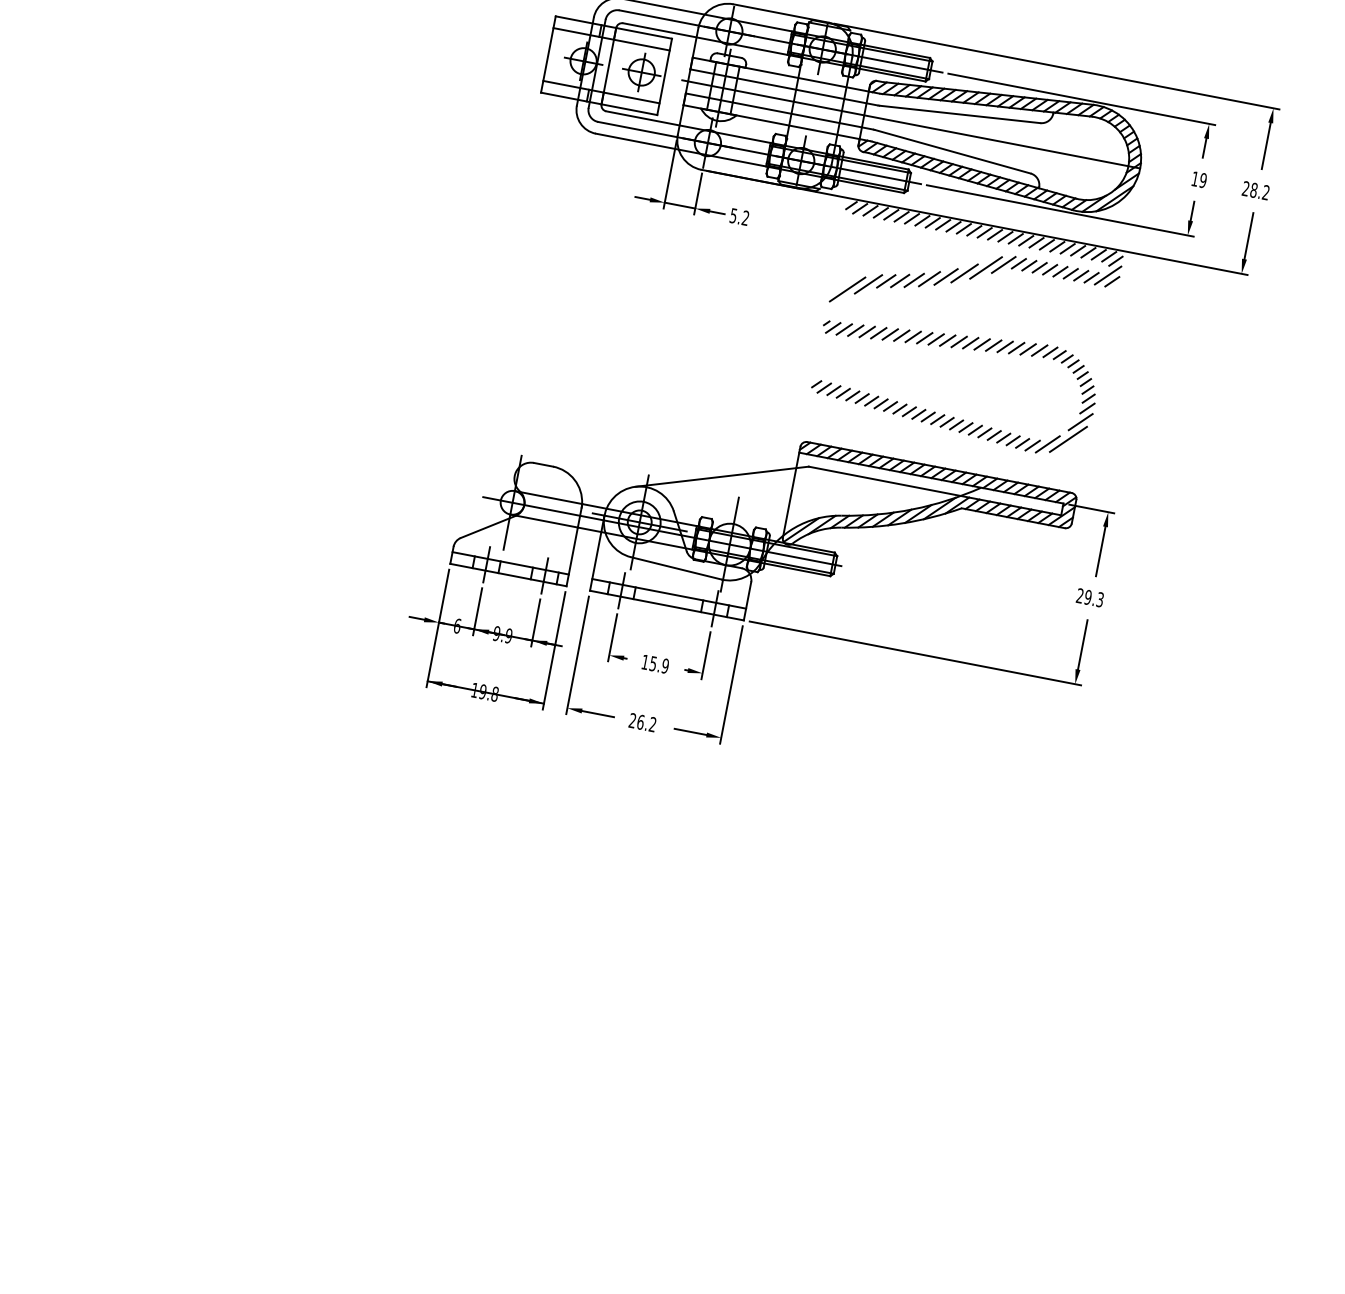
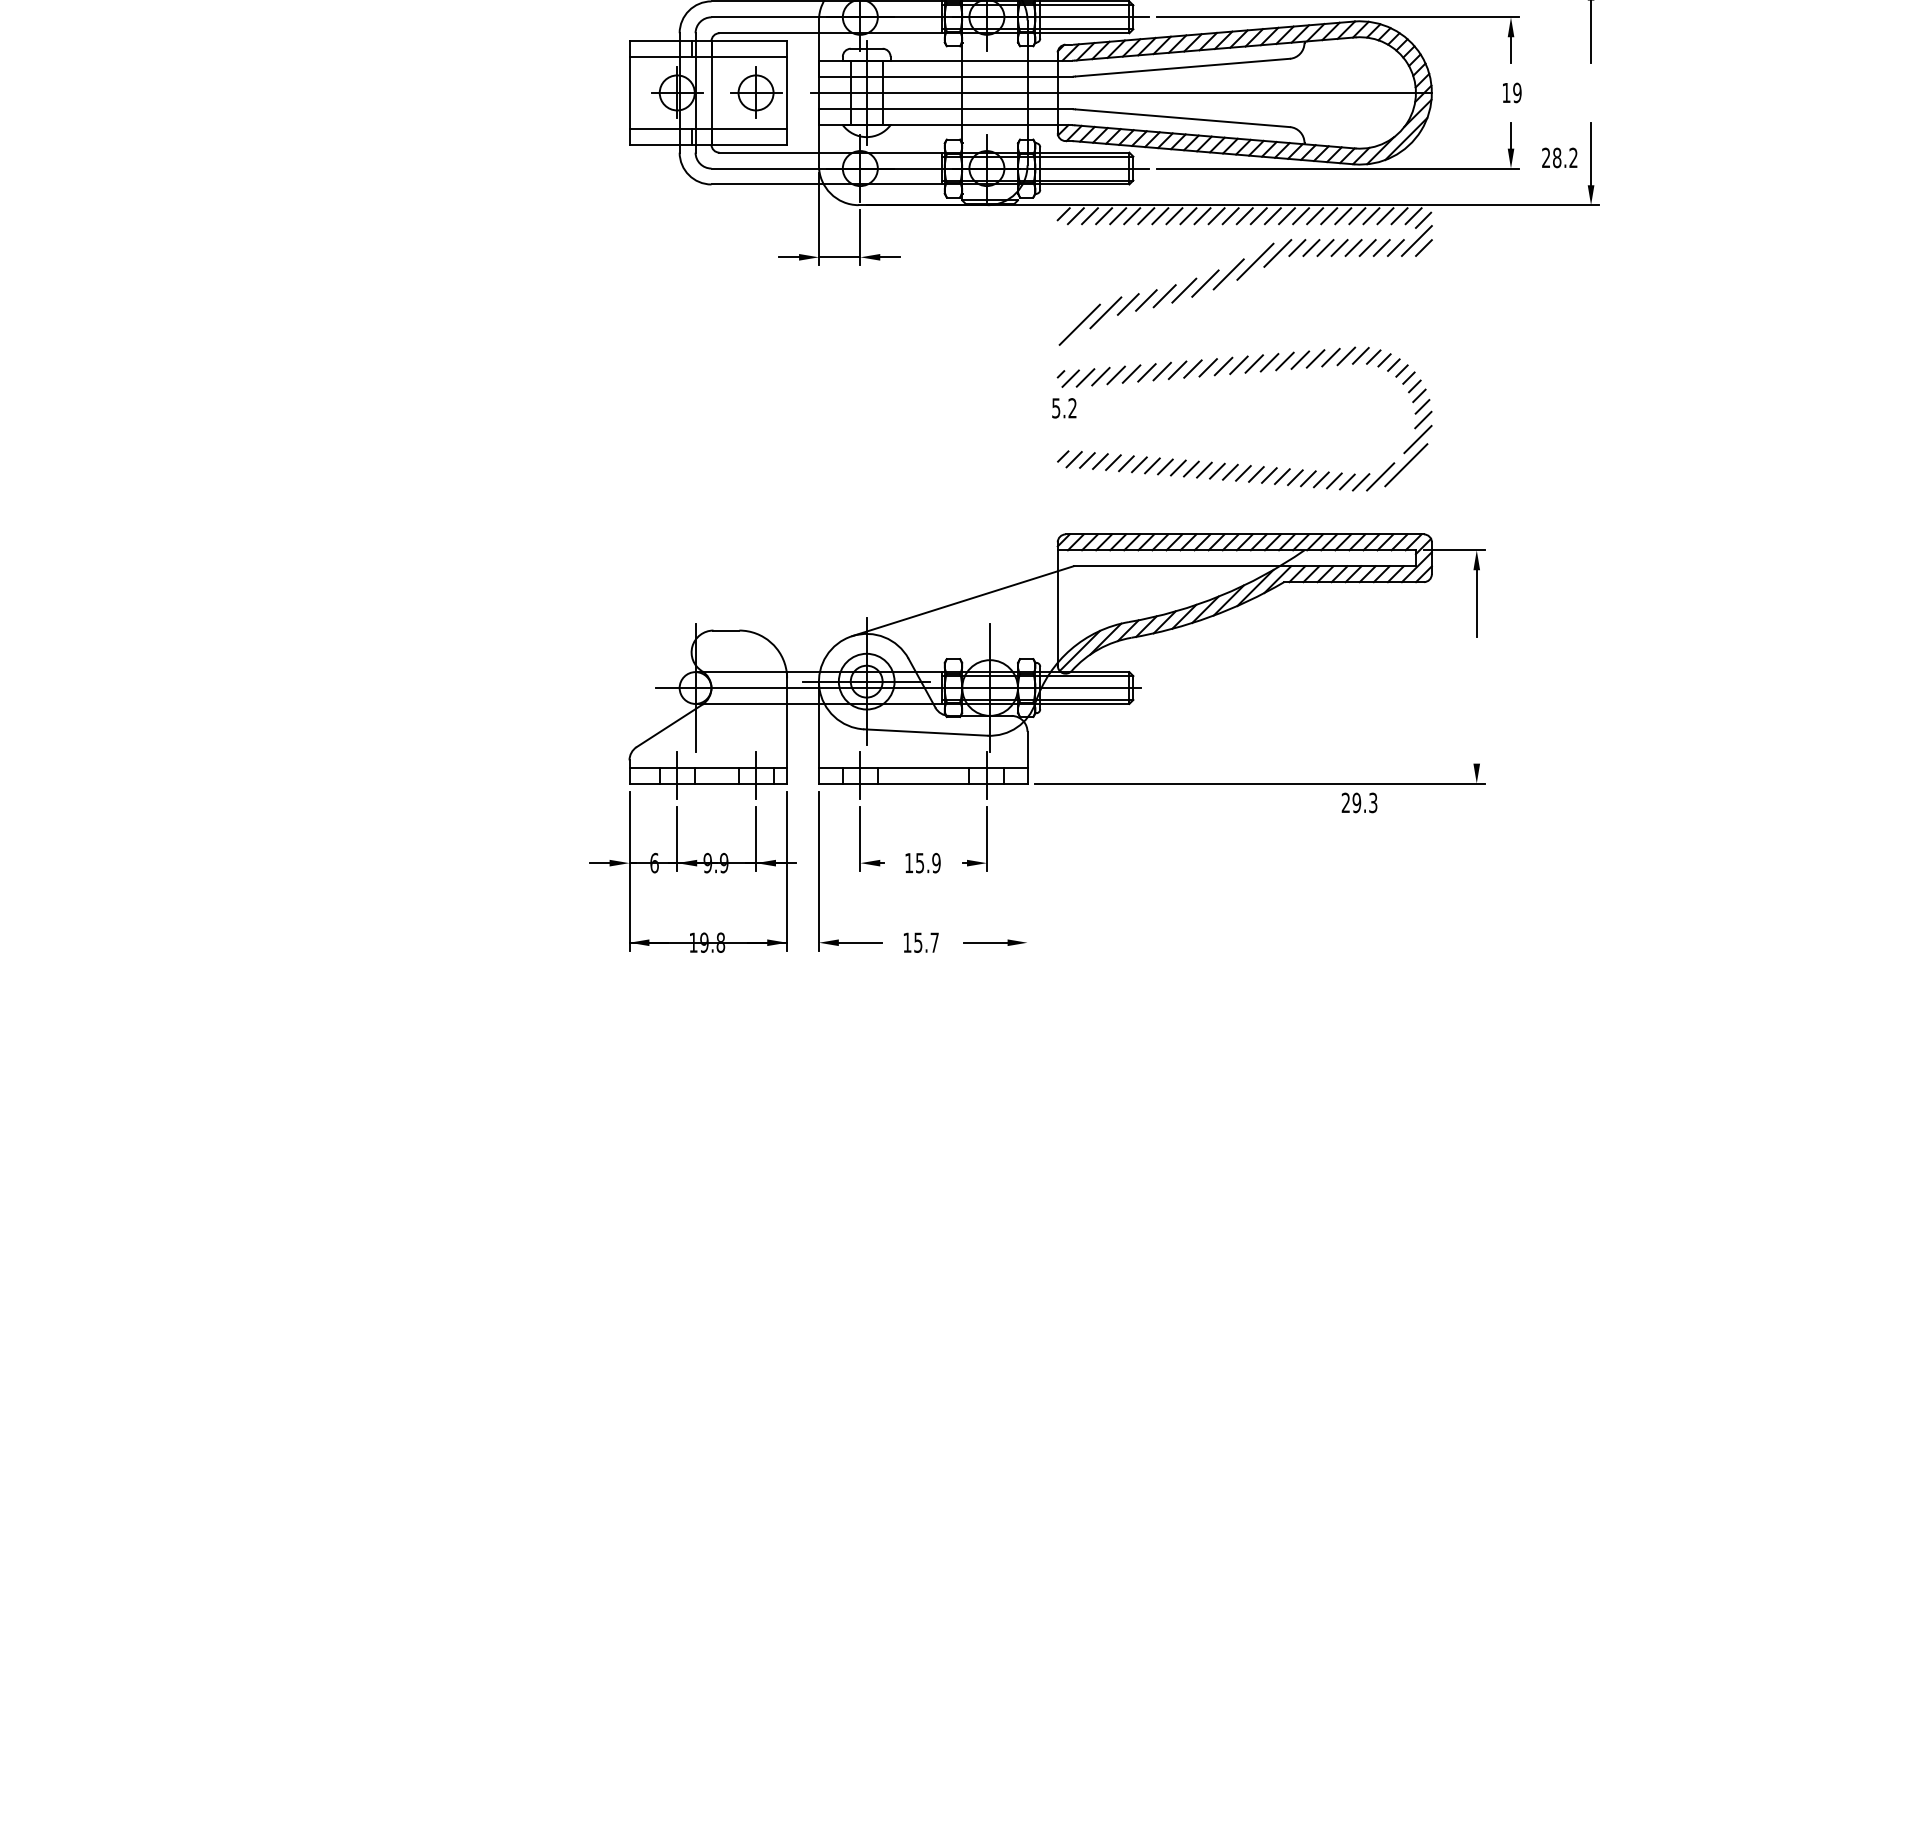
text: (1255, 190) -> (1559, 157), moved
text: (739, 217) -> (1064, 408), moved
text: (1090, 597) -> (1359, 802), moved
line: (1082, 644) -> (1476, 729), removed
line: (731, 684) -> (1027, 870), removed
text: (642, 722) -> (920, 942), 26.2 -> 15.7

